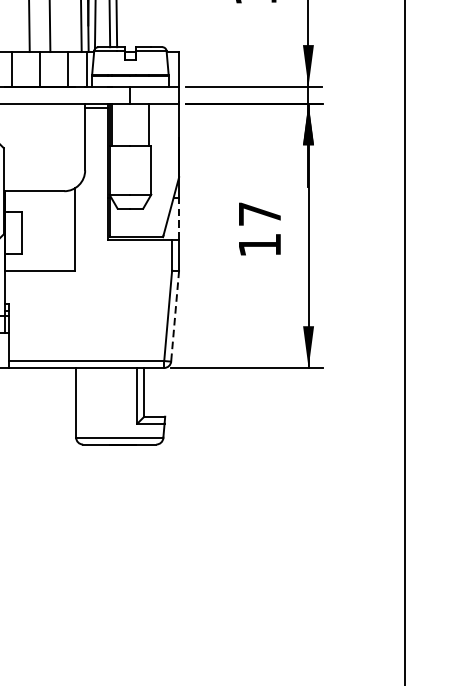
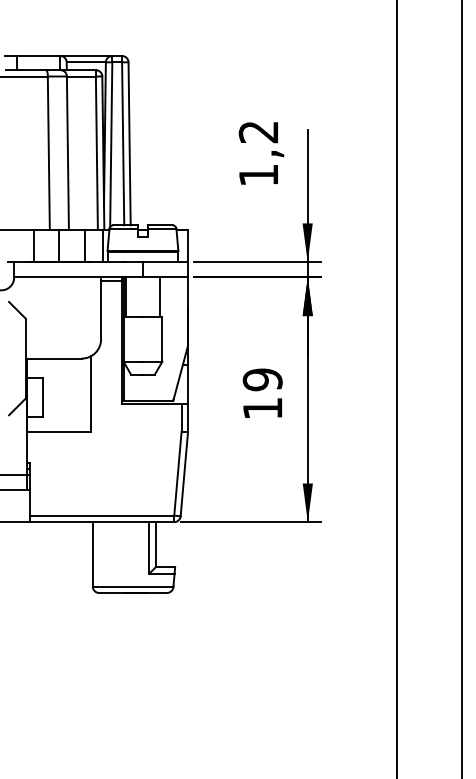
text: (259, 213) -> (262, 379), 17 -> 19
line: (179, 218) -> (188, 383), dashed -> solid
line: (175, 316) -> (184, 474), dashed -> solid

